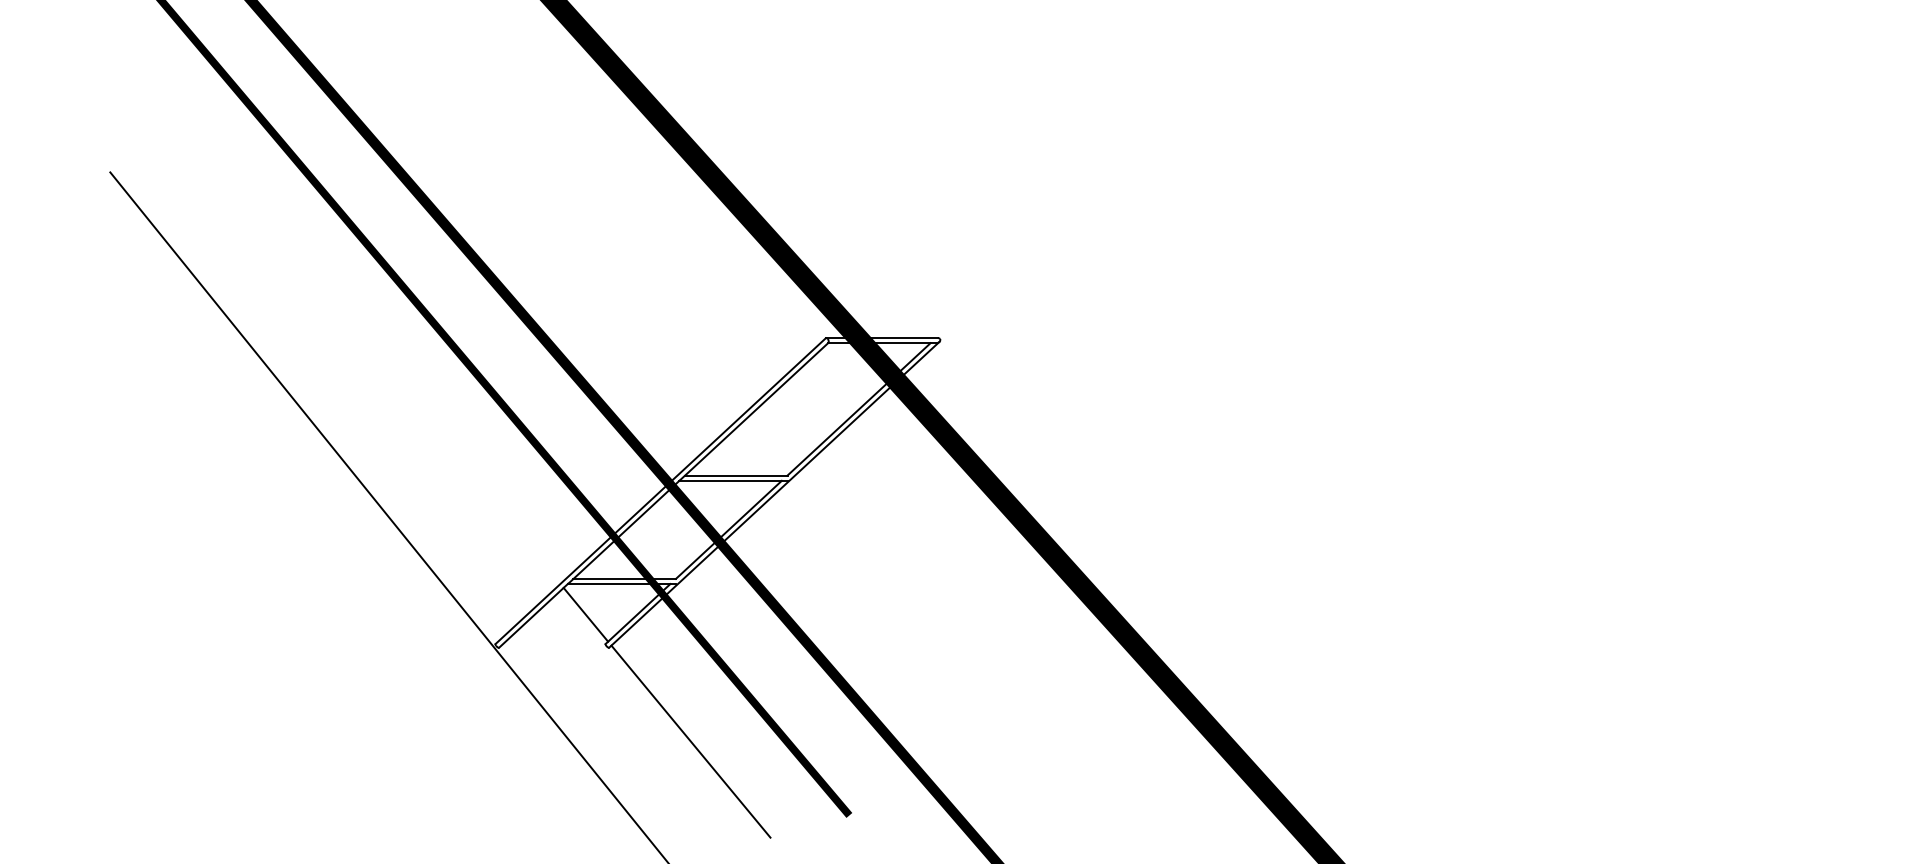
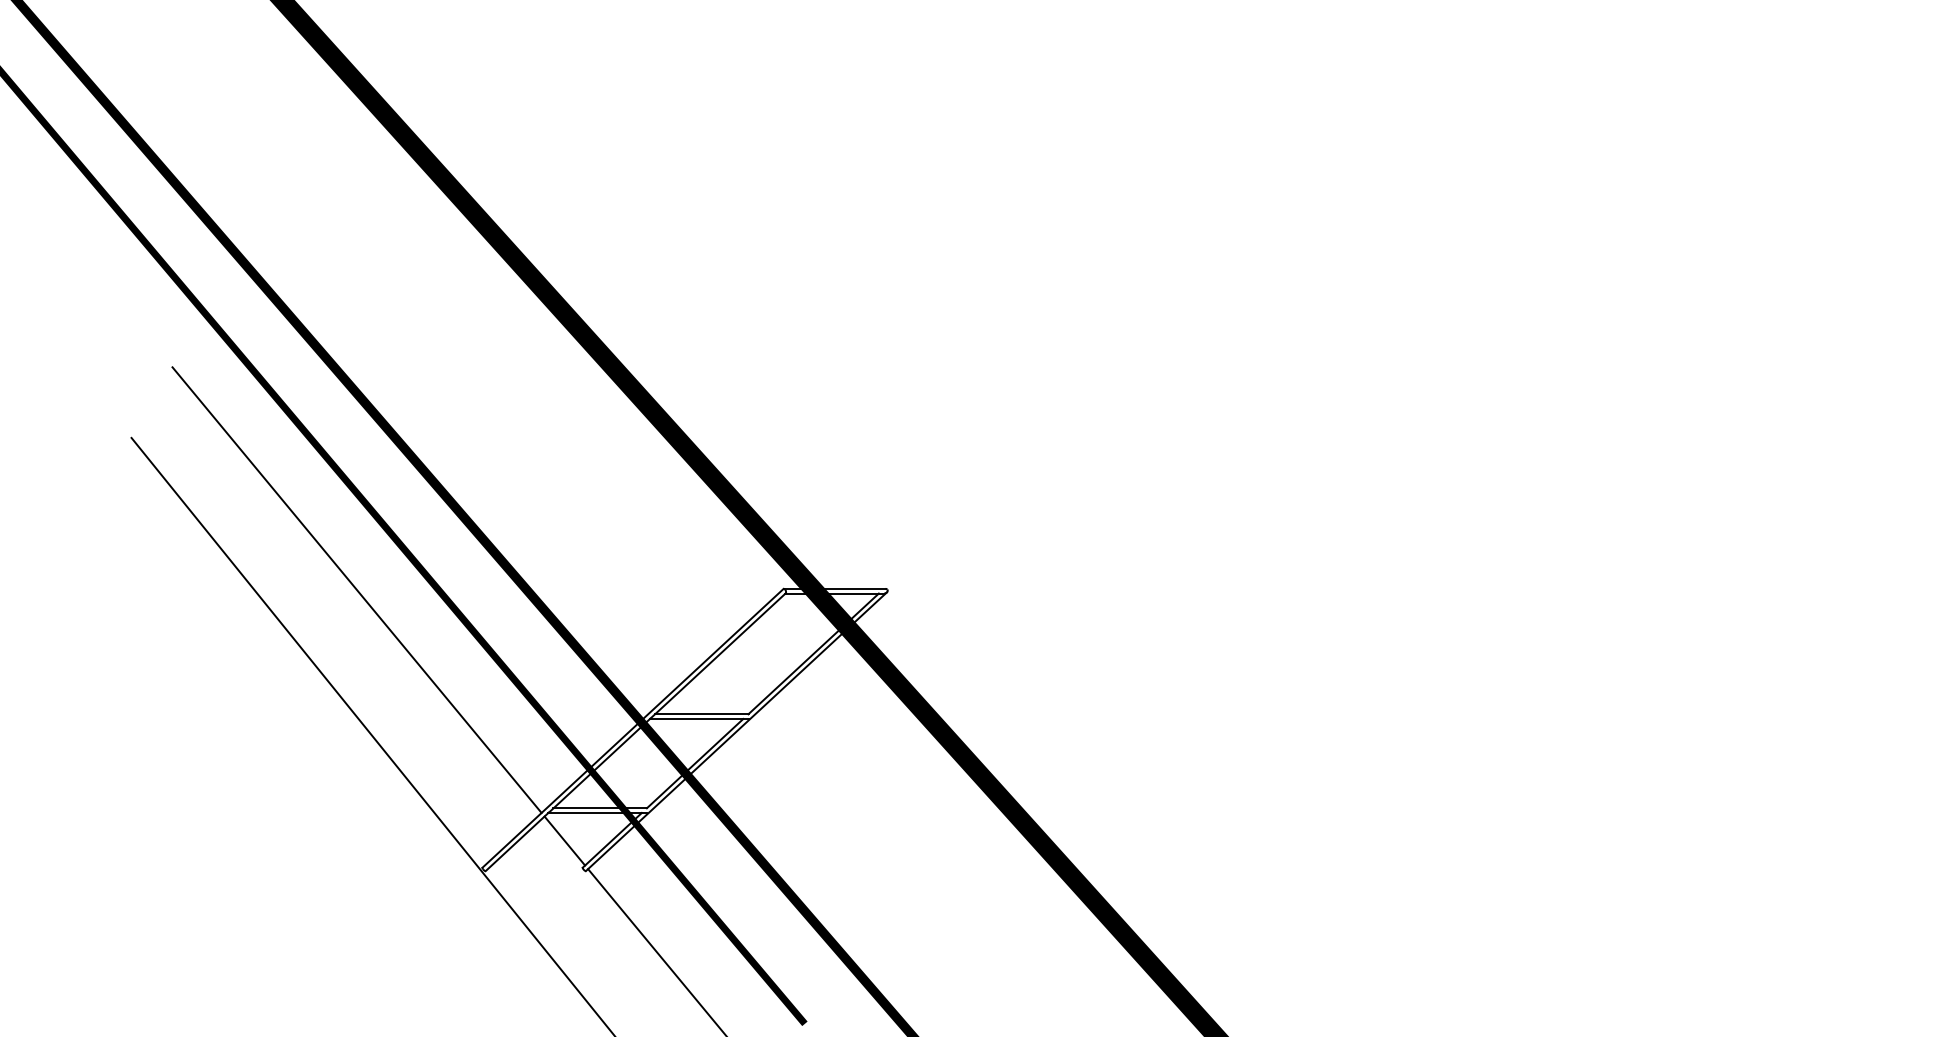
line: (357, 338) -> (356, 589), added

